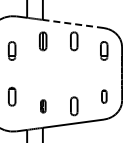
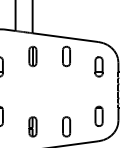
line: (73, 23) -> (65, 37), dashed -> solid
part: (104, 96) -> (99, 116), size x1.43
part: (43, 106) -> (33, 127), size x1.43

